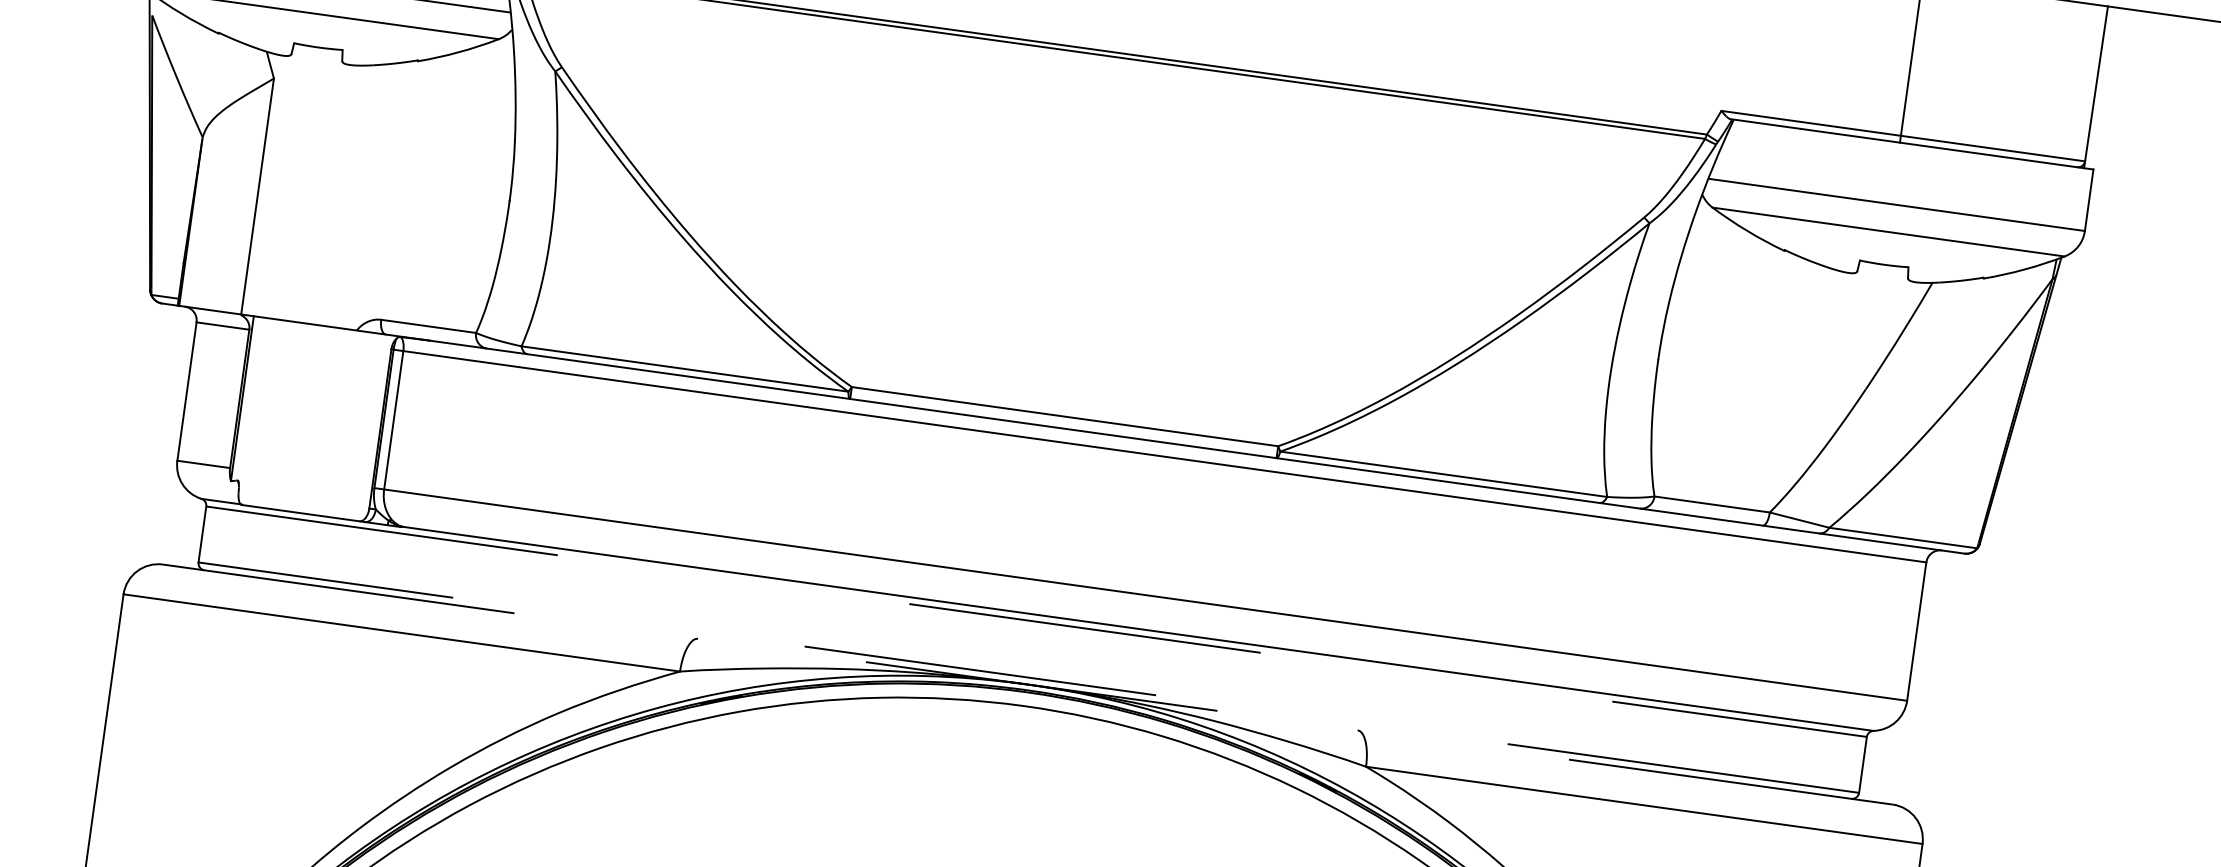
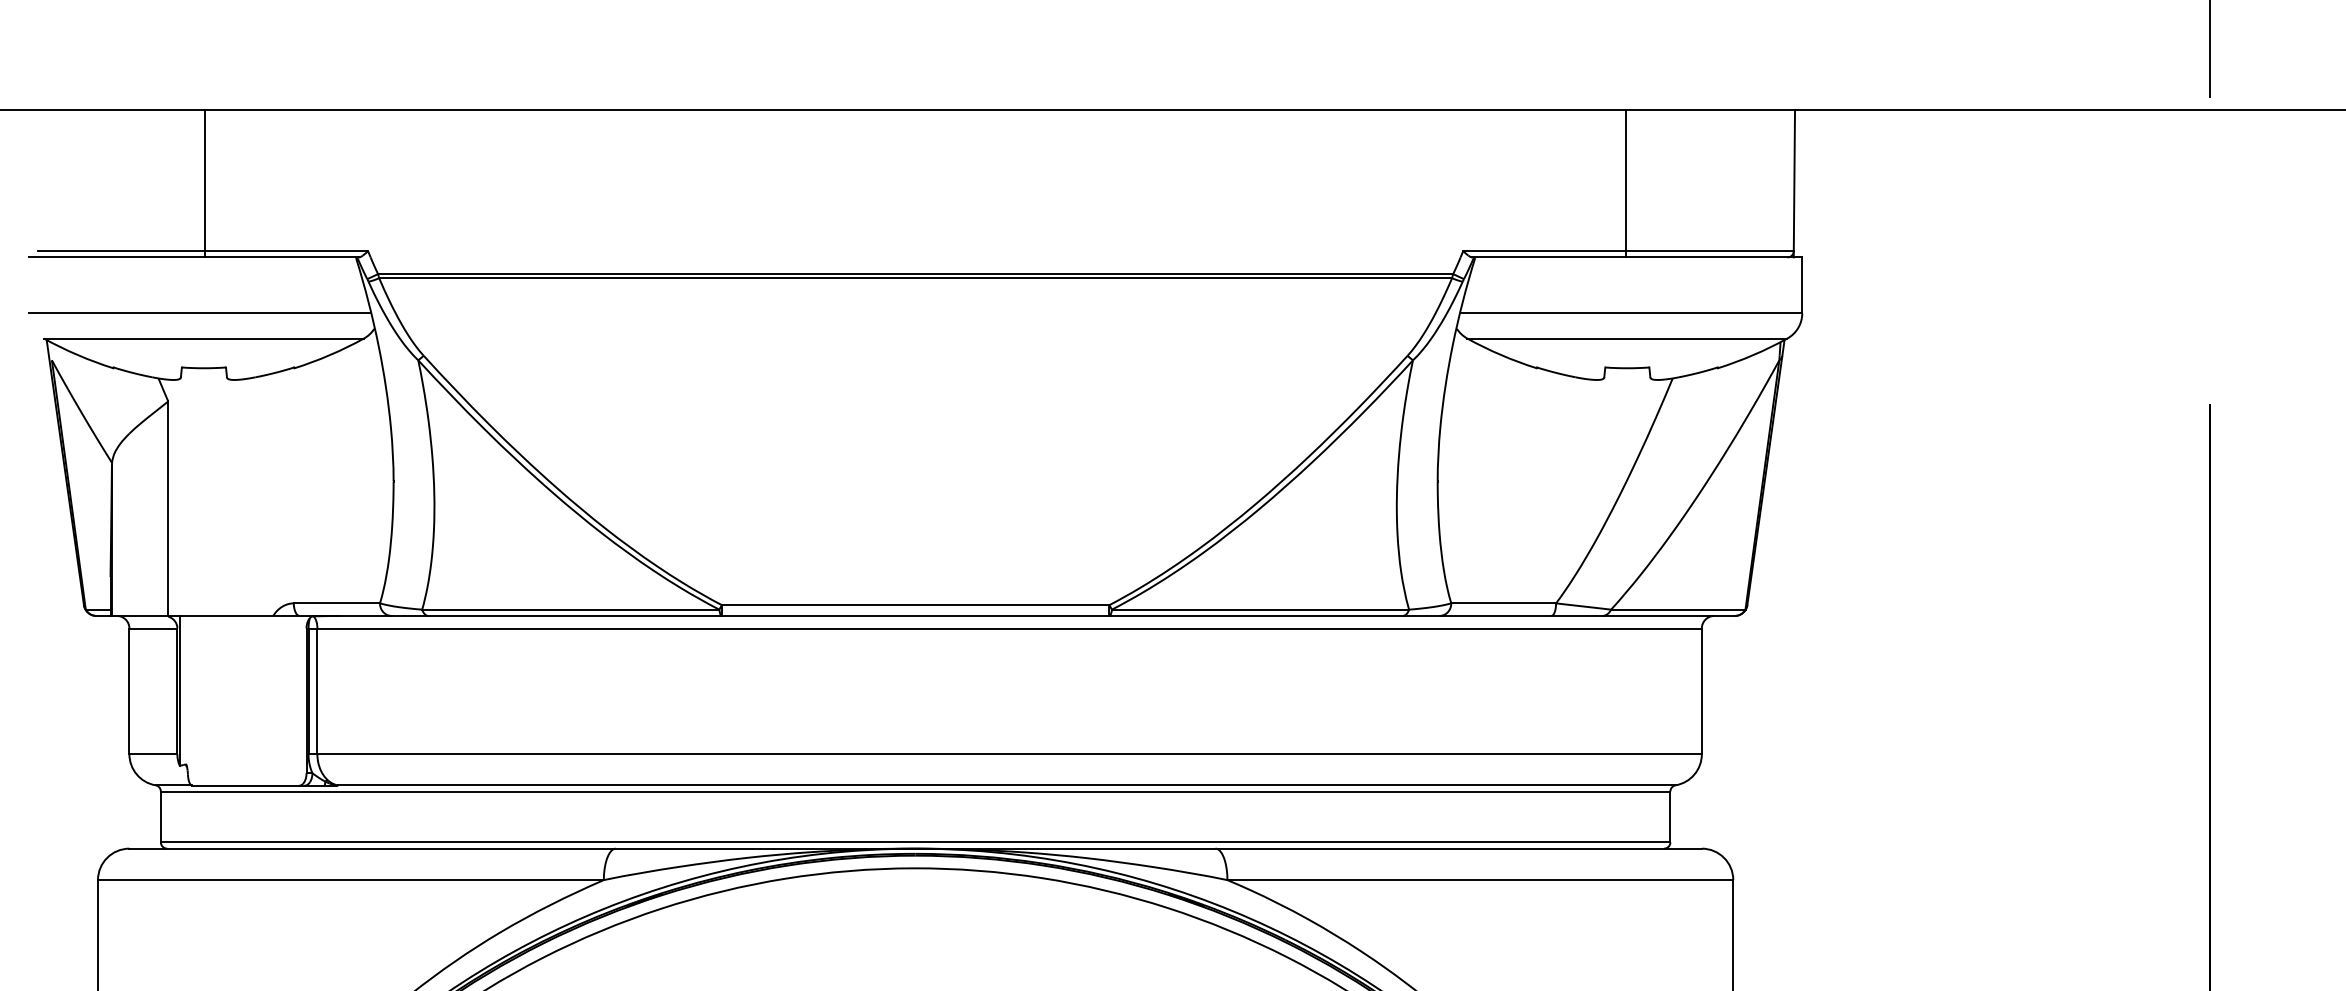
line: (1036, 621) -> (915, 791), dashed -> solid
line: (1028, 677) -> (915, 842), dashed -> solid
line: (1028, 684) -> (916, 848), dashed -> solid

